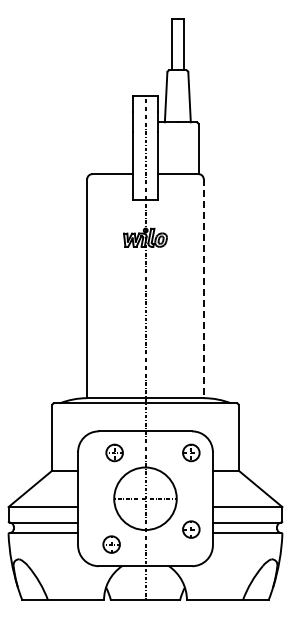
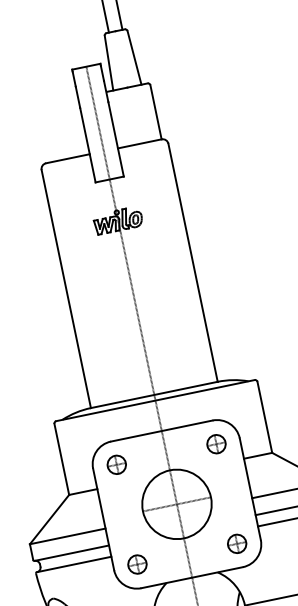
line: (203, 289) -> (192, 263), dashed -> solid
part: (114, 452) -> (116, 464), moved
part: (191, 529) -> (237, 543), moved
part: (111, 544) -> (137, 564), moved

